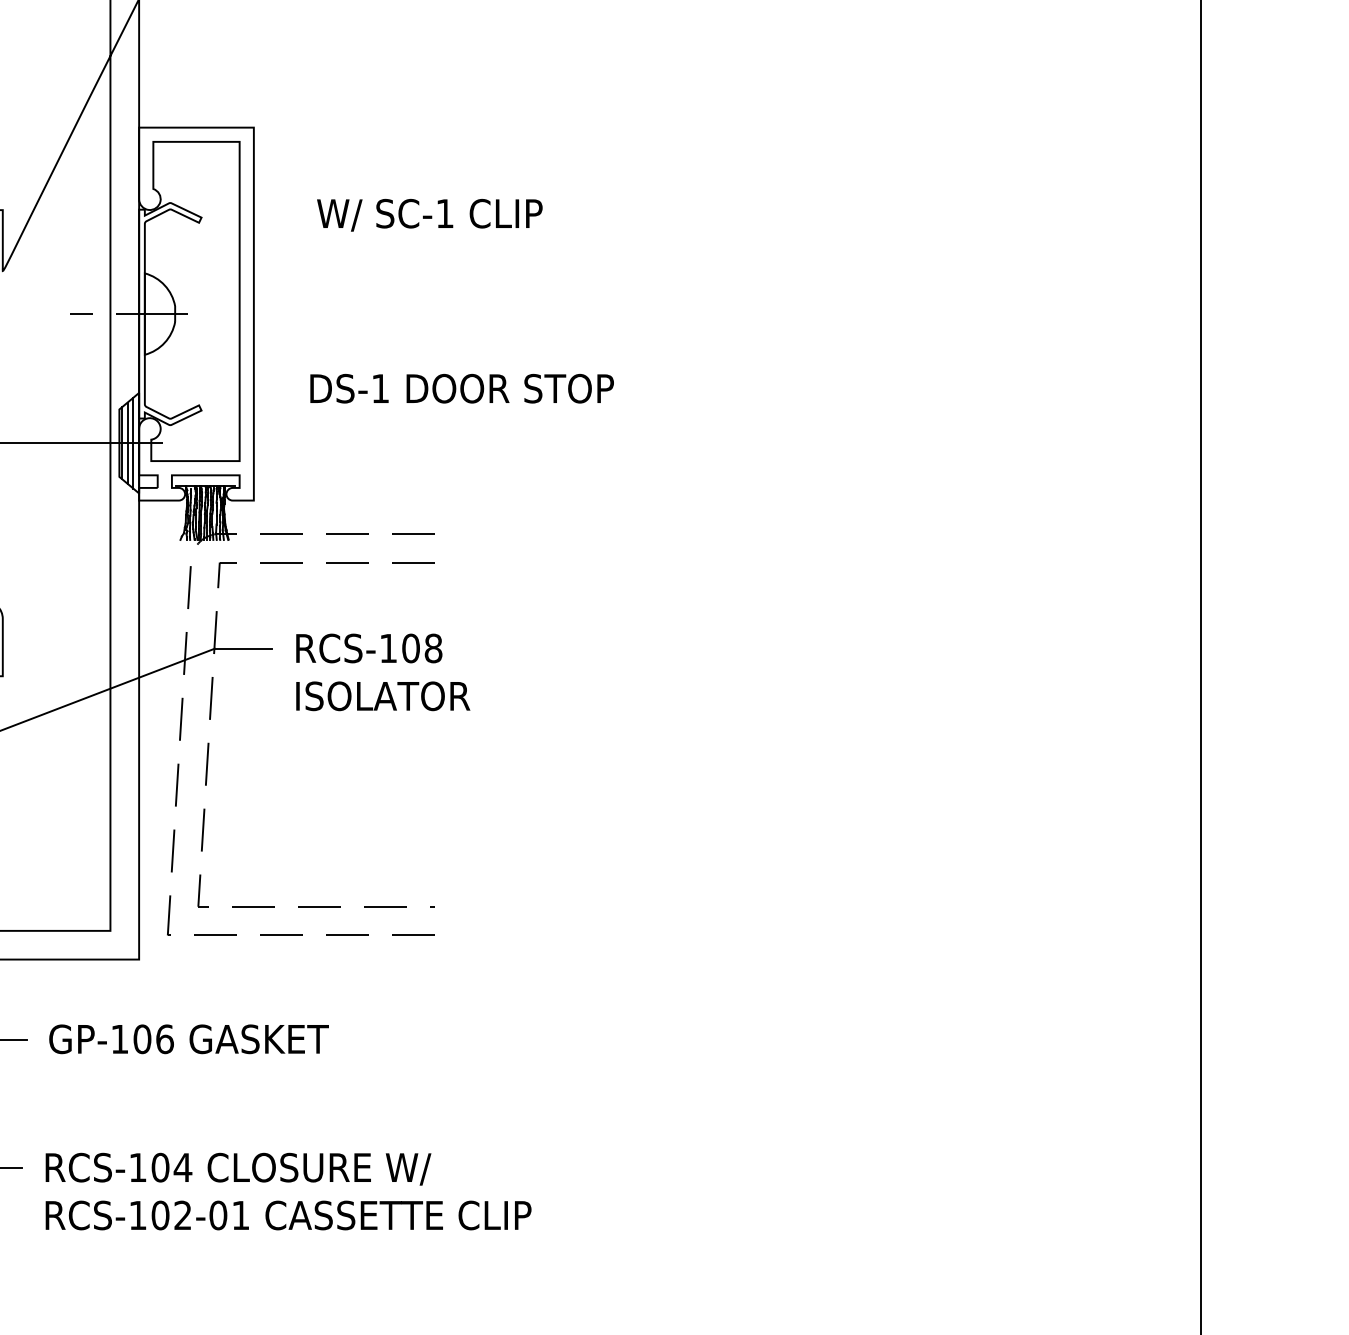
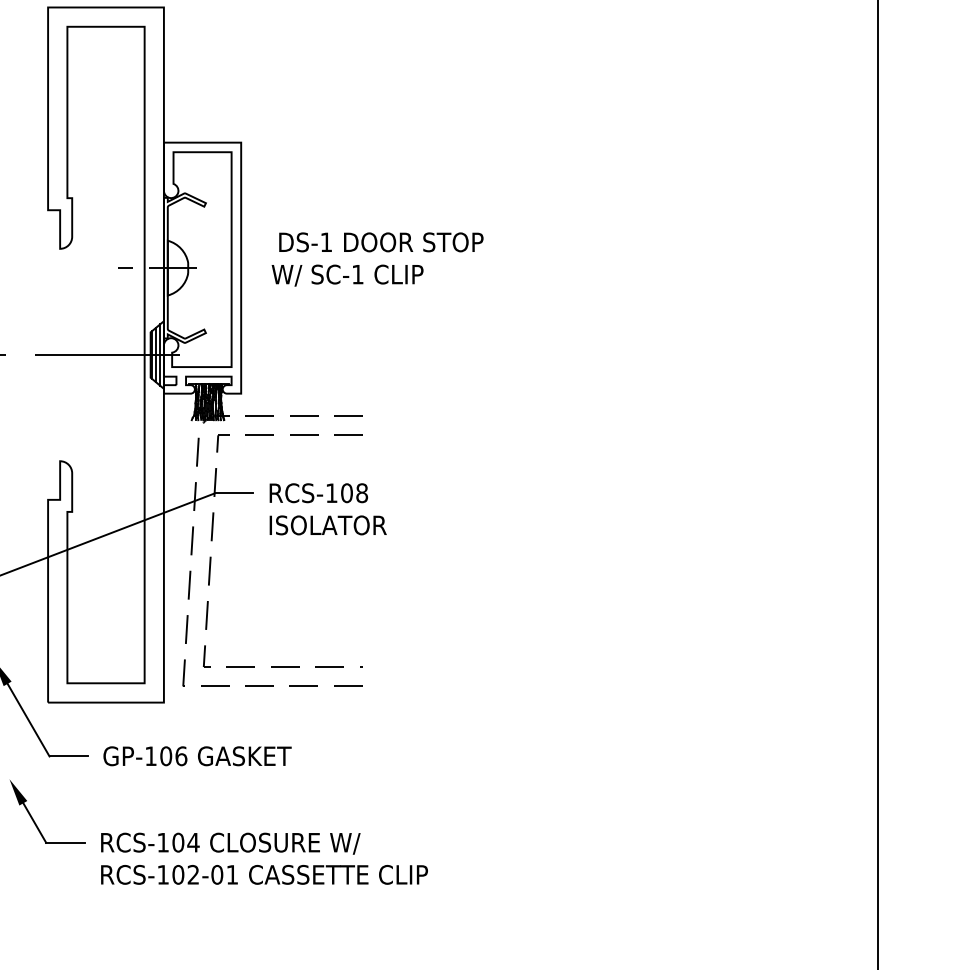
text: (429, 215) -> (347, 275), moved
text: (462, 388) -> (381, 242), moved

